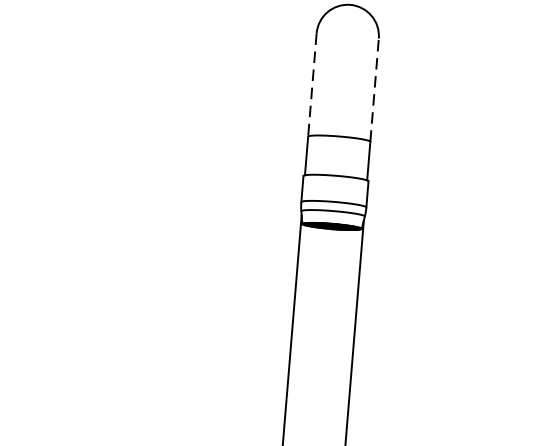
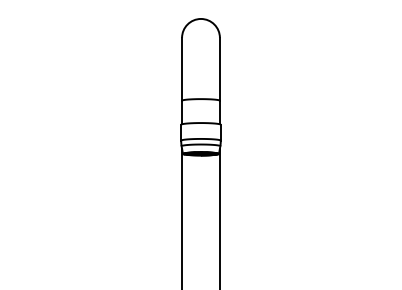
line: (313, 85) -> (182, 69), dashed -> solid
line: (373, 88) -> (219, 68), dashed -> solid

